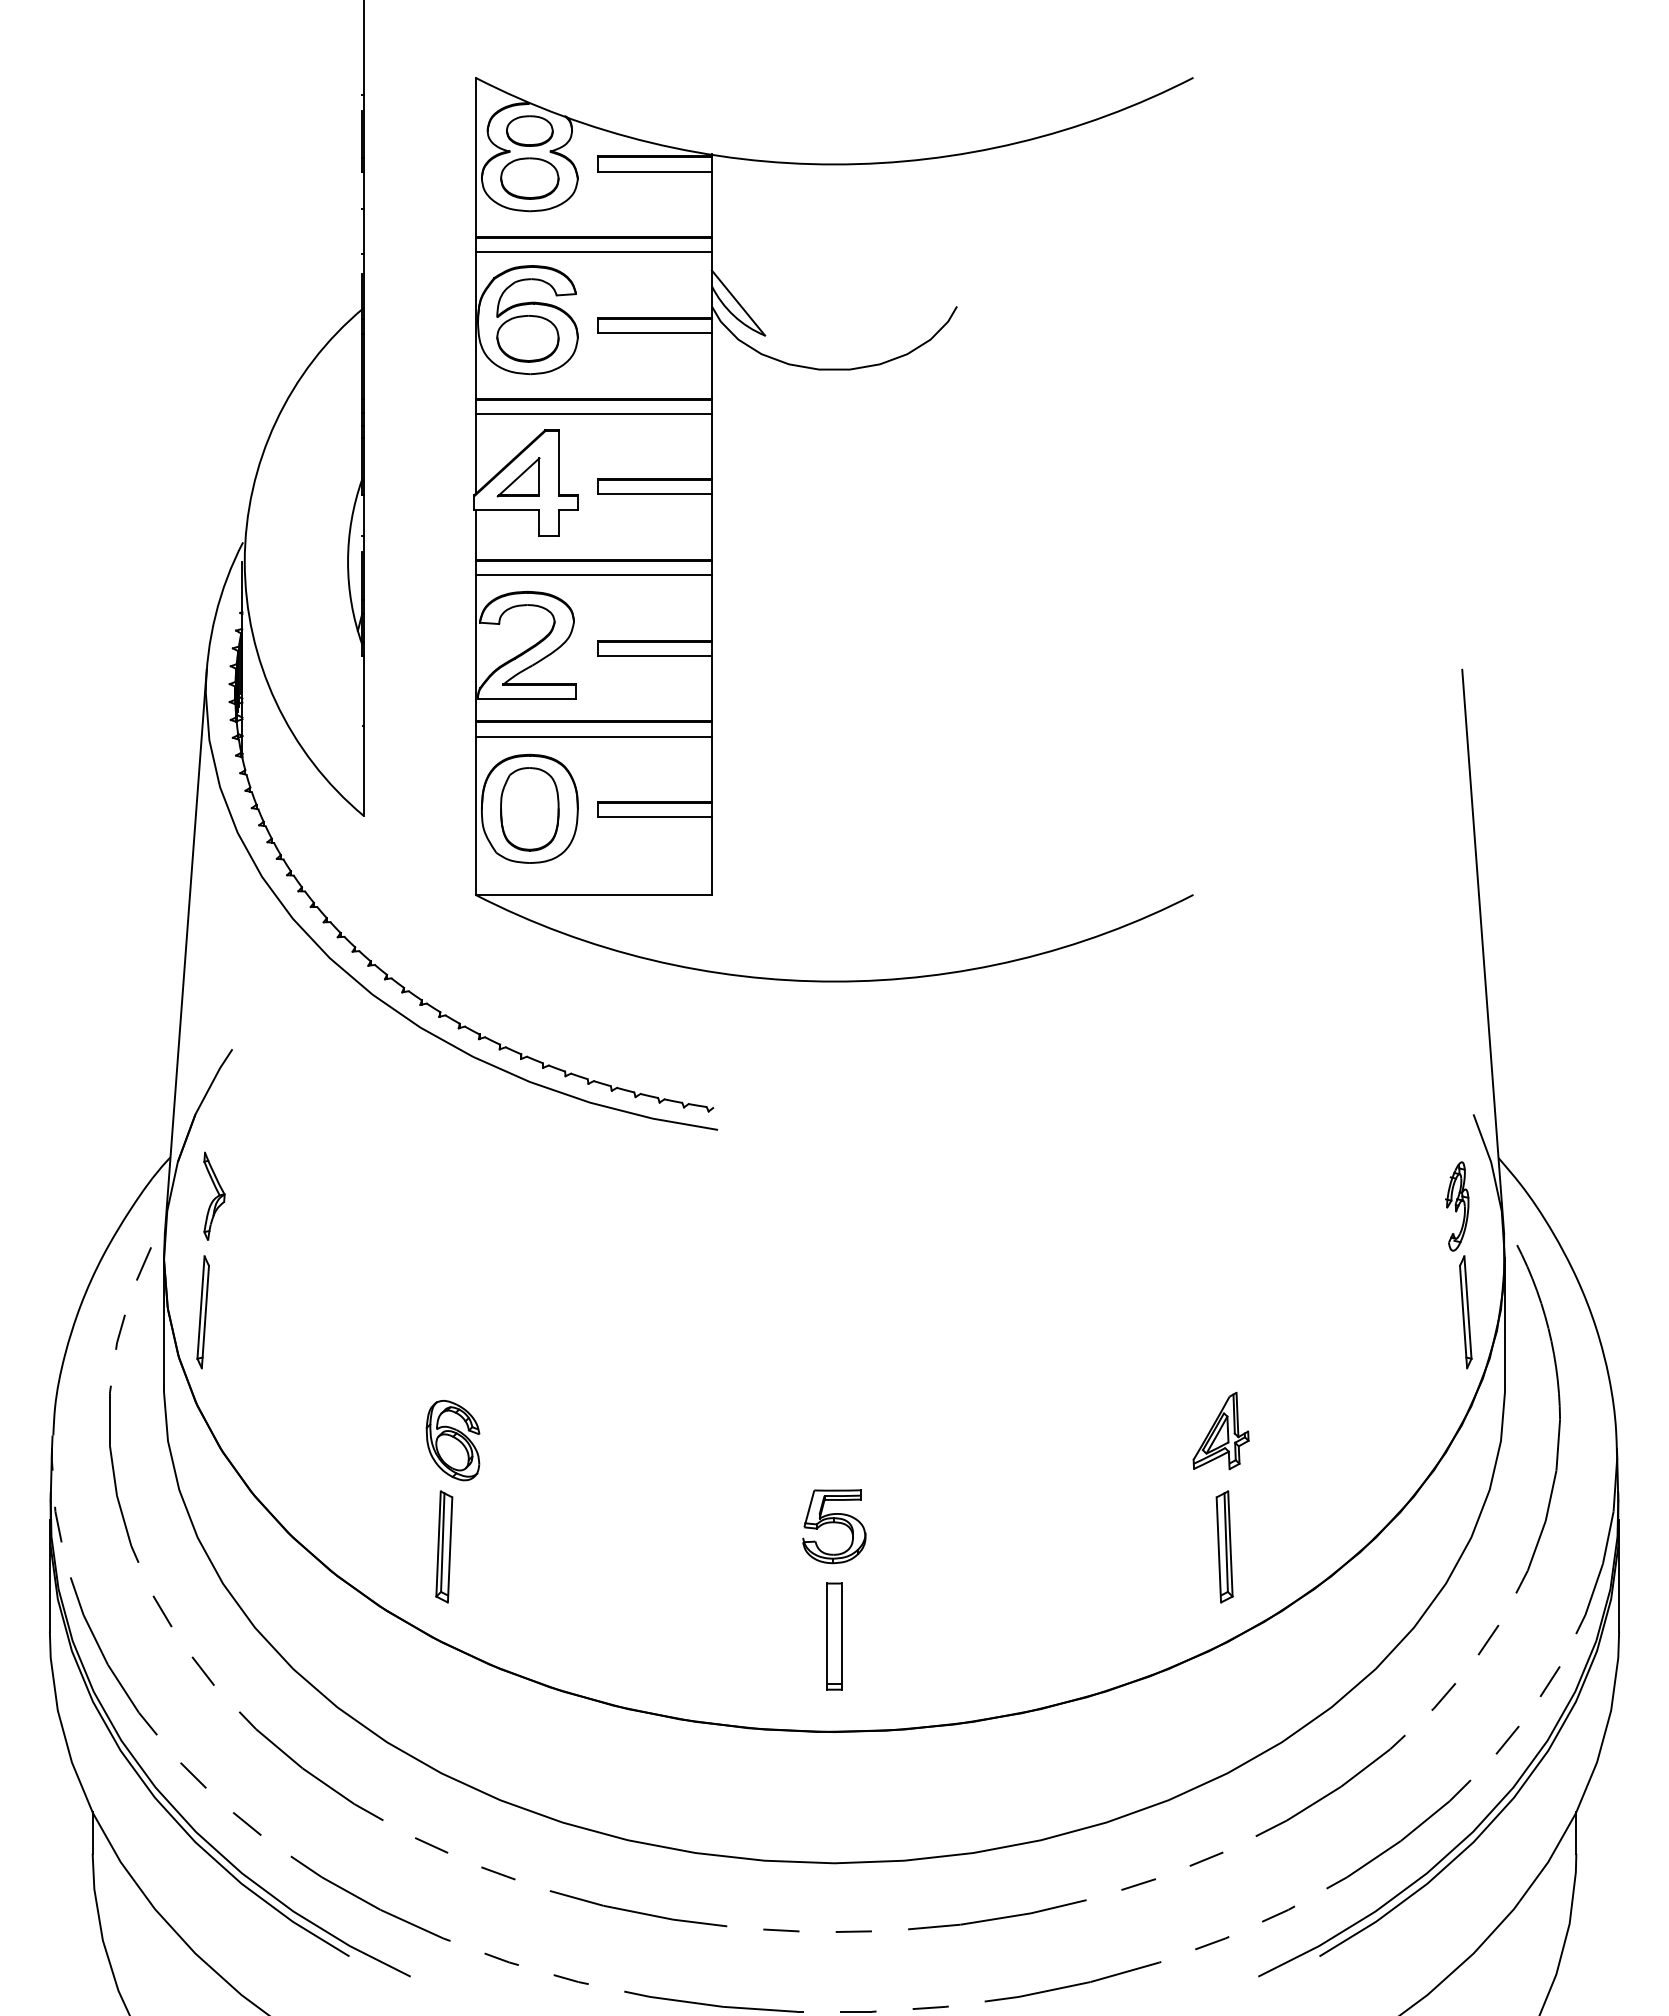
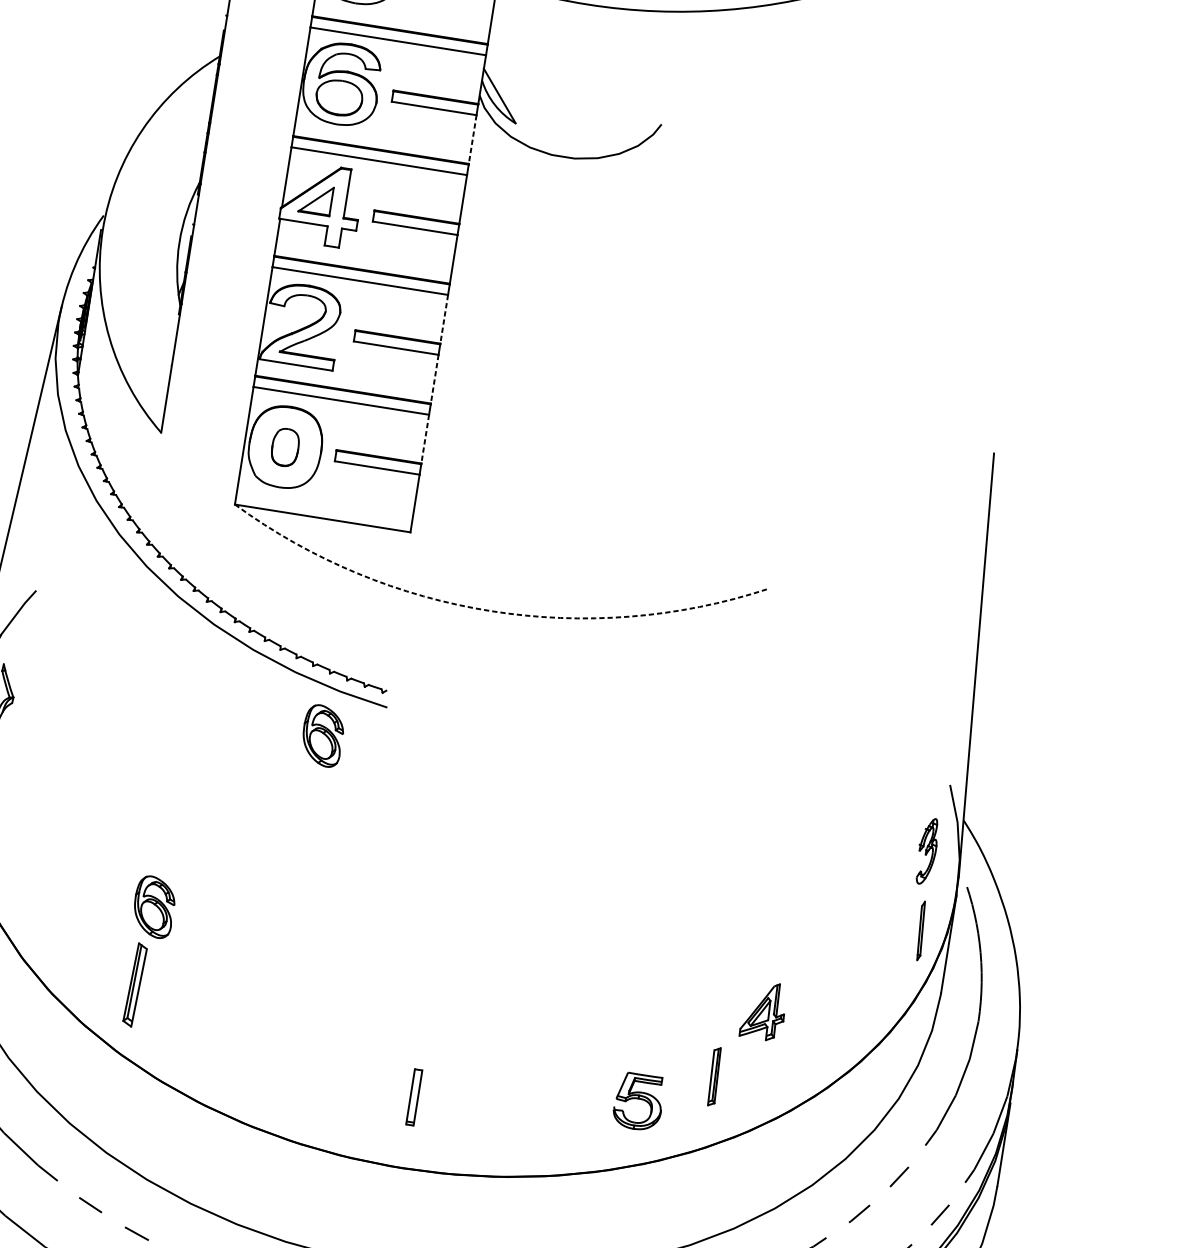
line: (711, 365) -> (472, 139), solid -> dashed
line: (711, 607) -> (443, 318), solid -> dashed
line: (711, 688) -> (434, 379), solid -> dashed
line: (711, 769) -> (424, 439), solid -> dashed
part: (529, 809) -> (285, 447), size x0.6
arc: (834, 981) -> (491, 611), solid -> dashed
part: (638, 1180) -> (322, 735), added
part: (1465, 1312) -> (920, 931), size x0.7
part: (1220, 1431) -> (763, 1011), moved
part: (834, 1526) -> (638, 1101), moved
part: (1224, 1546) -> (714, 1076), size x0.7
part: (834, 1636) -> (414, 1097), size x0.7

